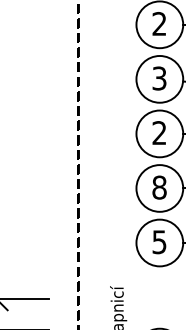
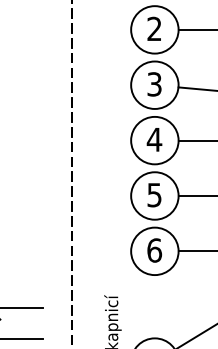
text: (159, 132) -> (154, 139), 2 -> 4
text: (159, 186) -> (154, 194), 8 -> 5
text: (159, 242) -> (154, 250), 5 -> 6

